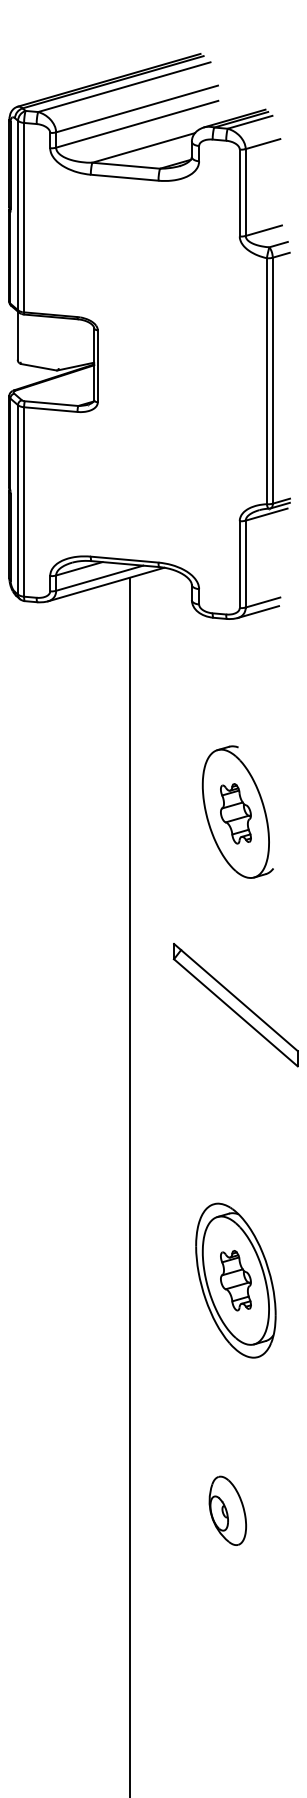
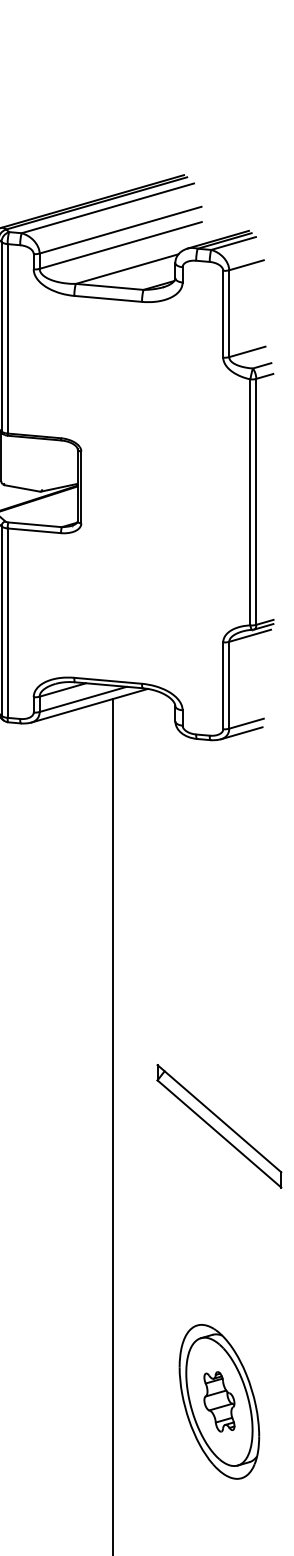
part: (237, 811) -> (221, 932), removed

